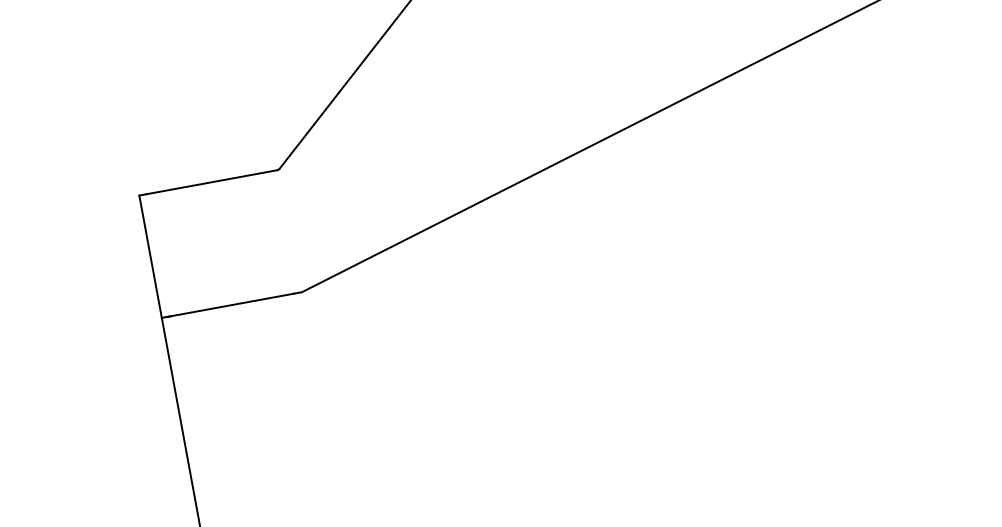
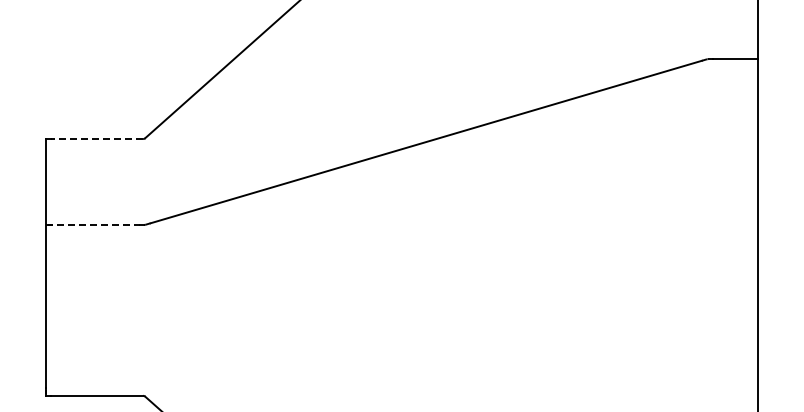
line: (212, 182) -> (97, 139), solid -> dashed
line: (228, 304) -> (93, 224), solid -> dashed

